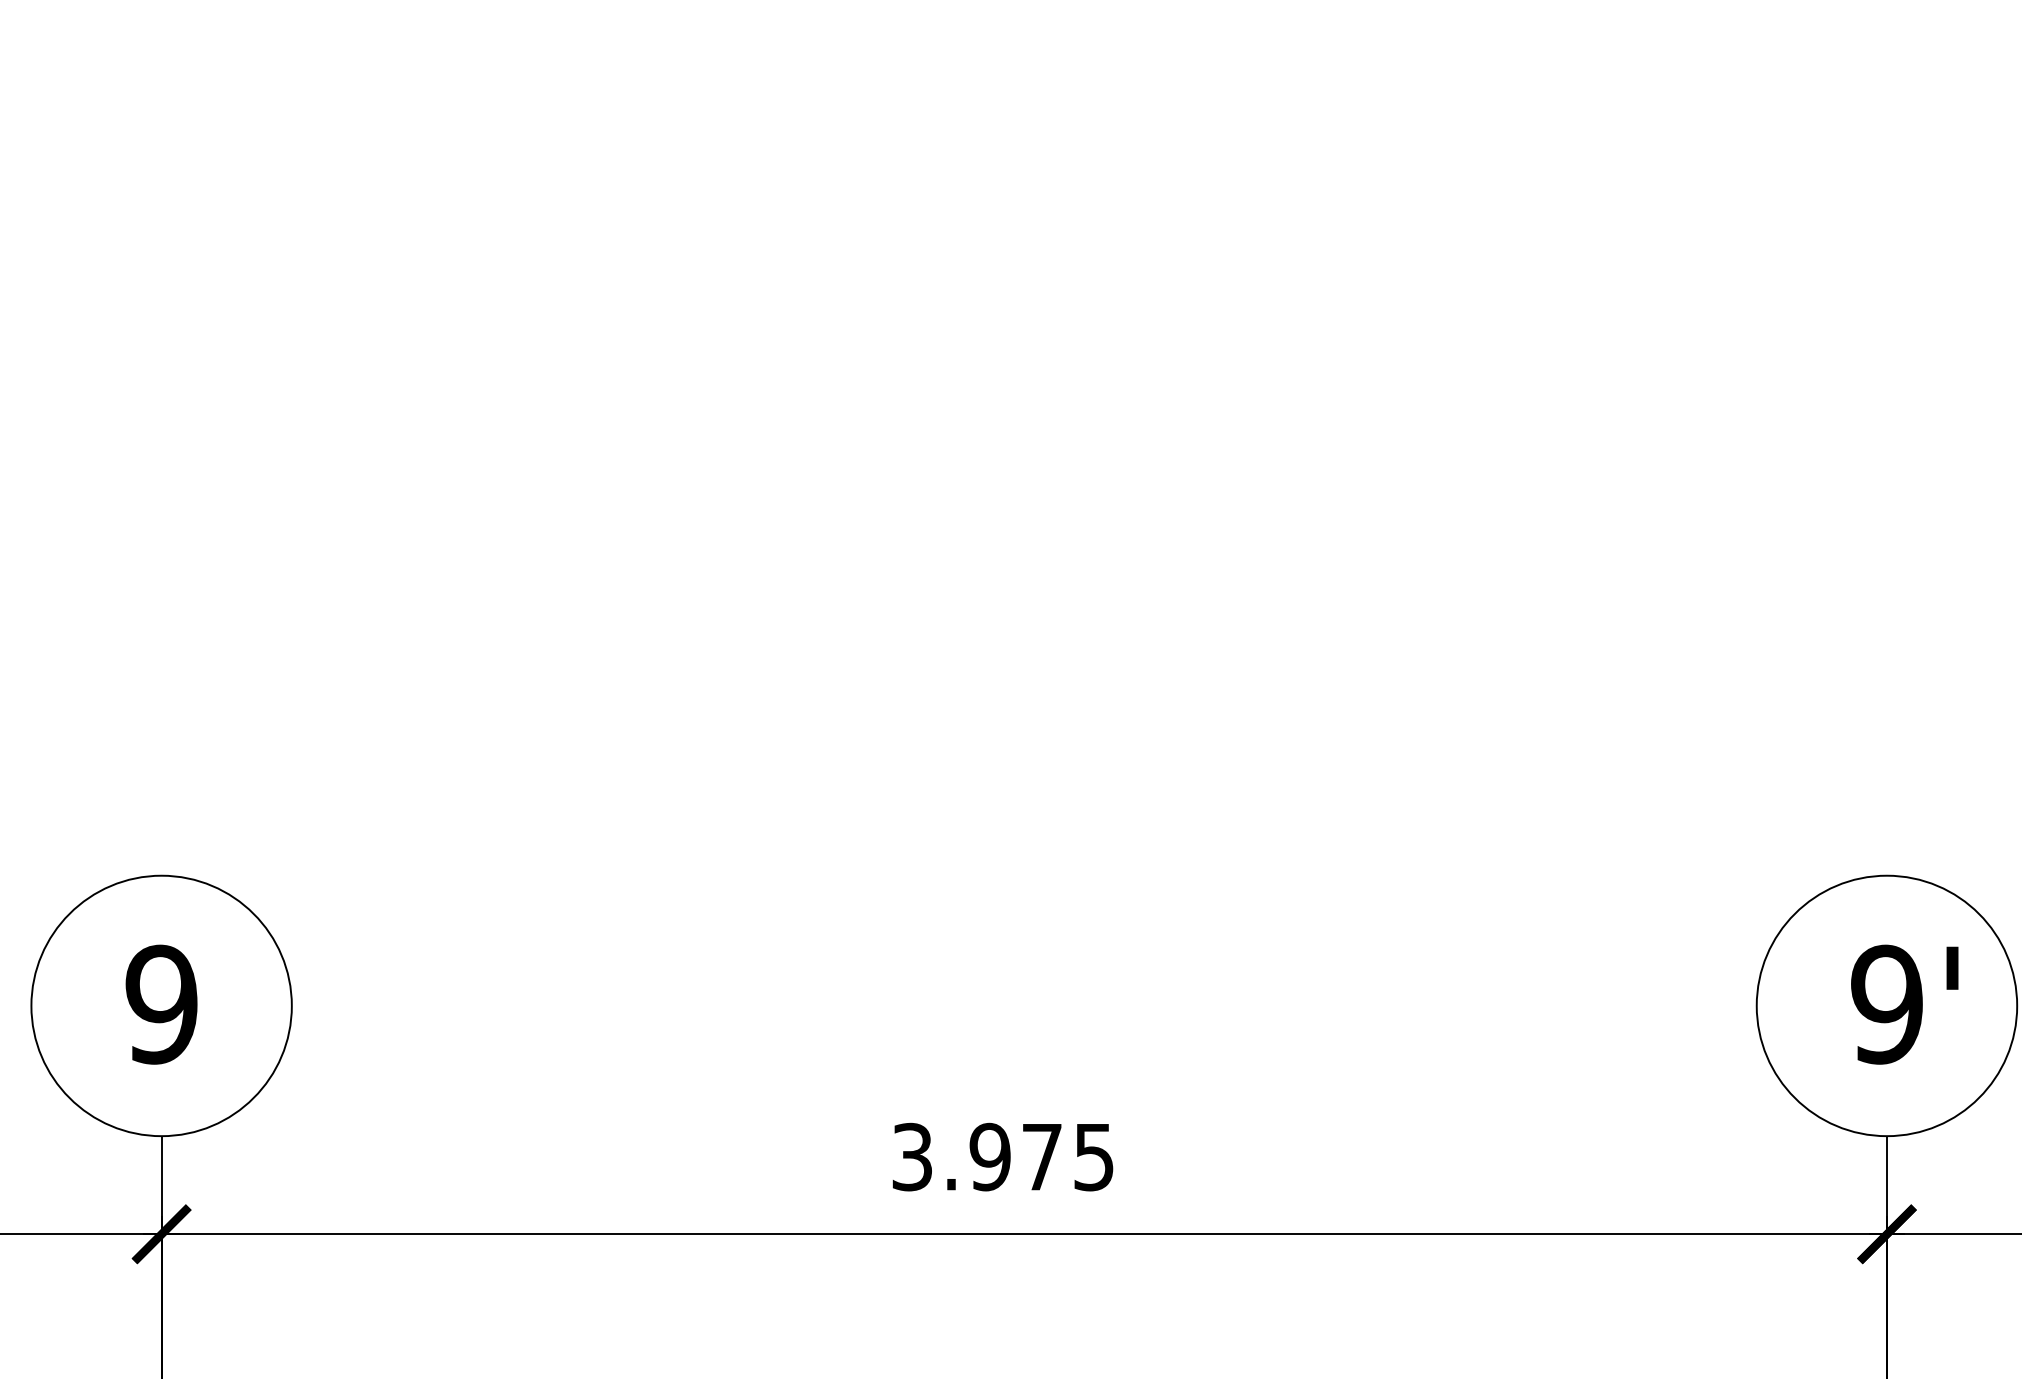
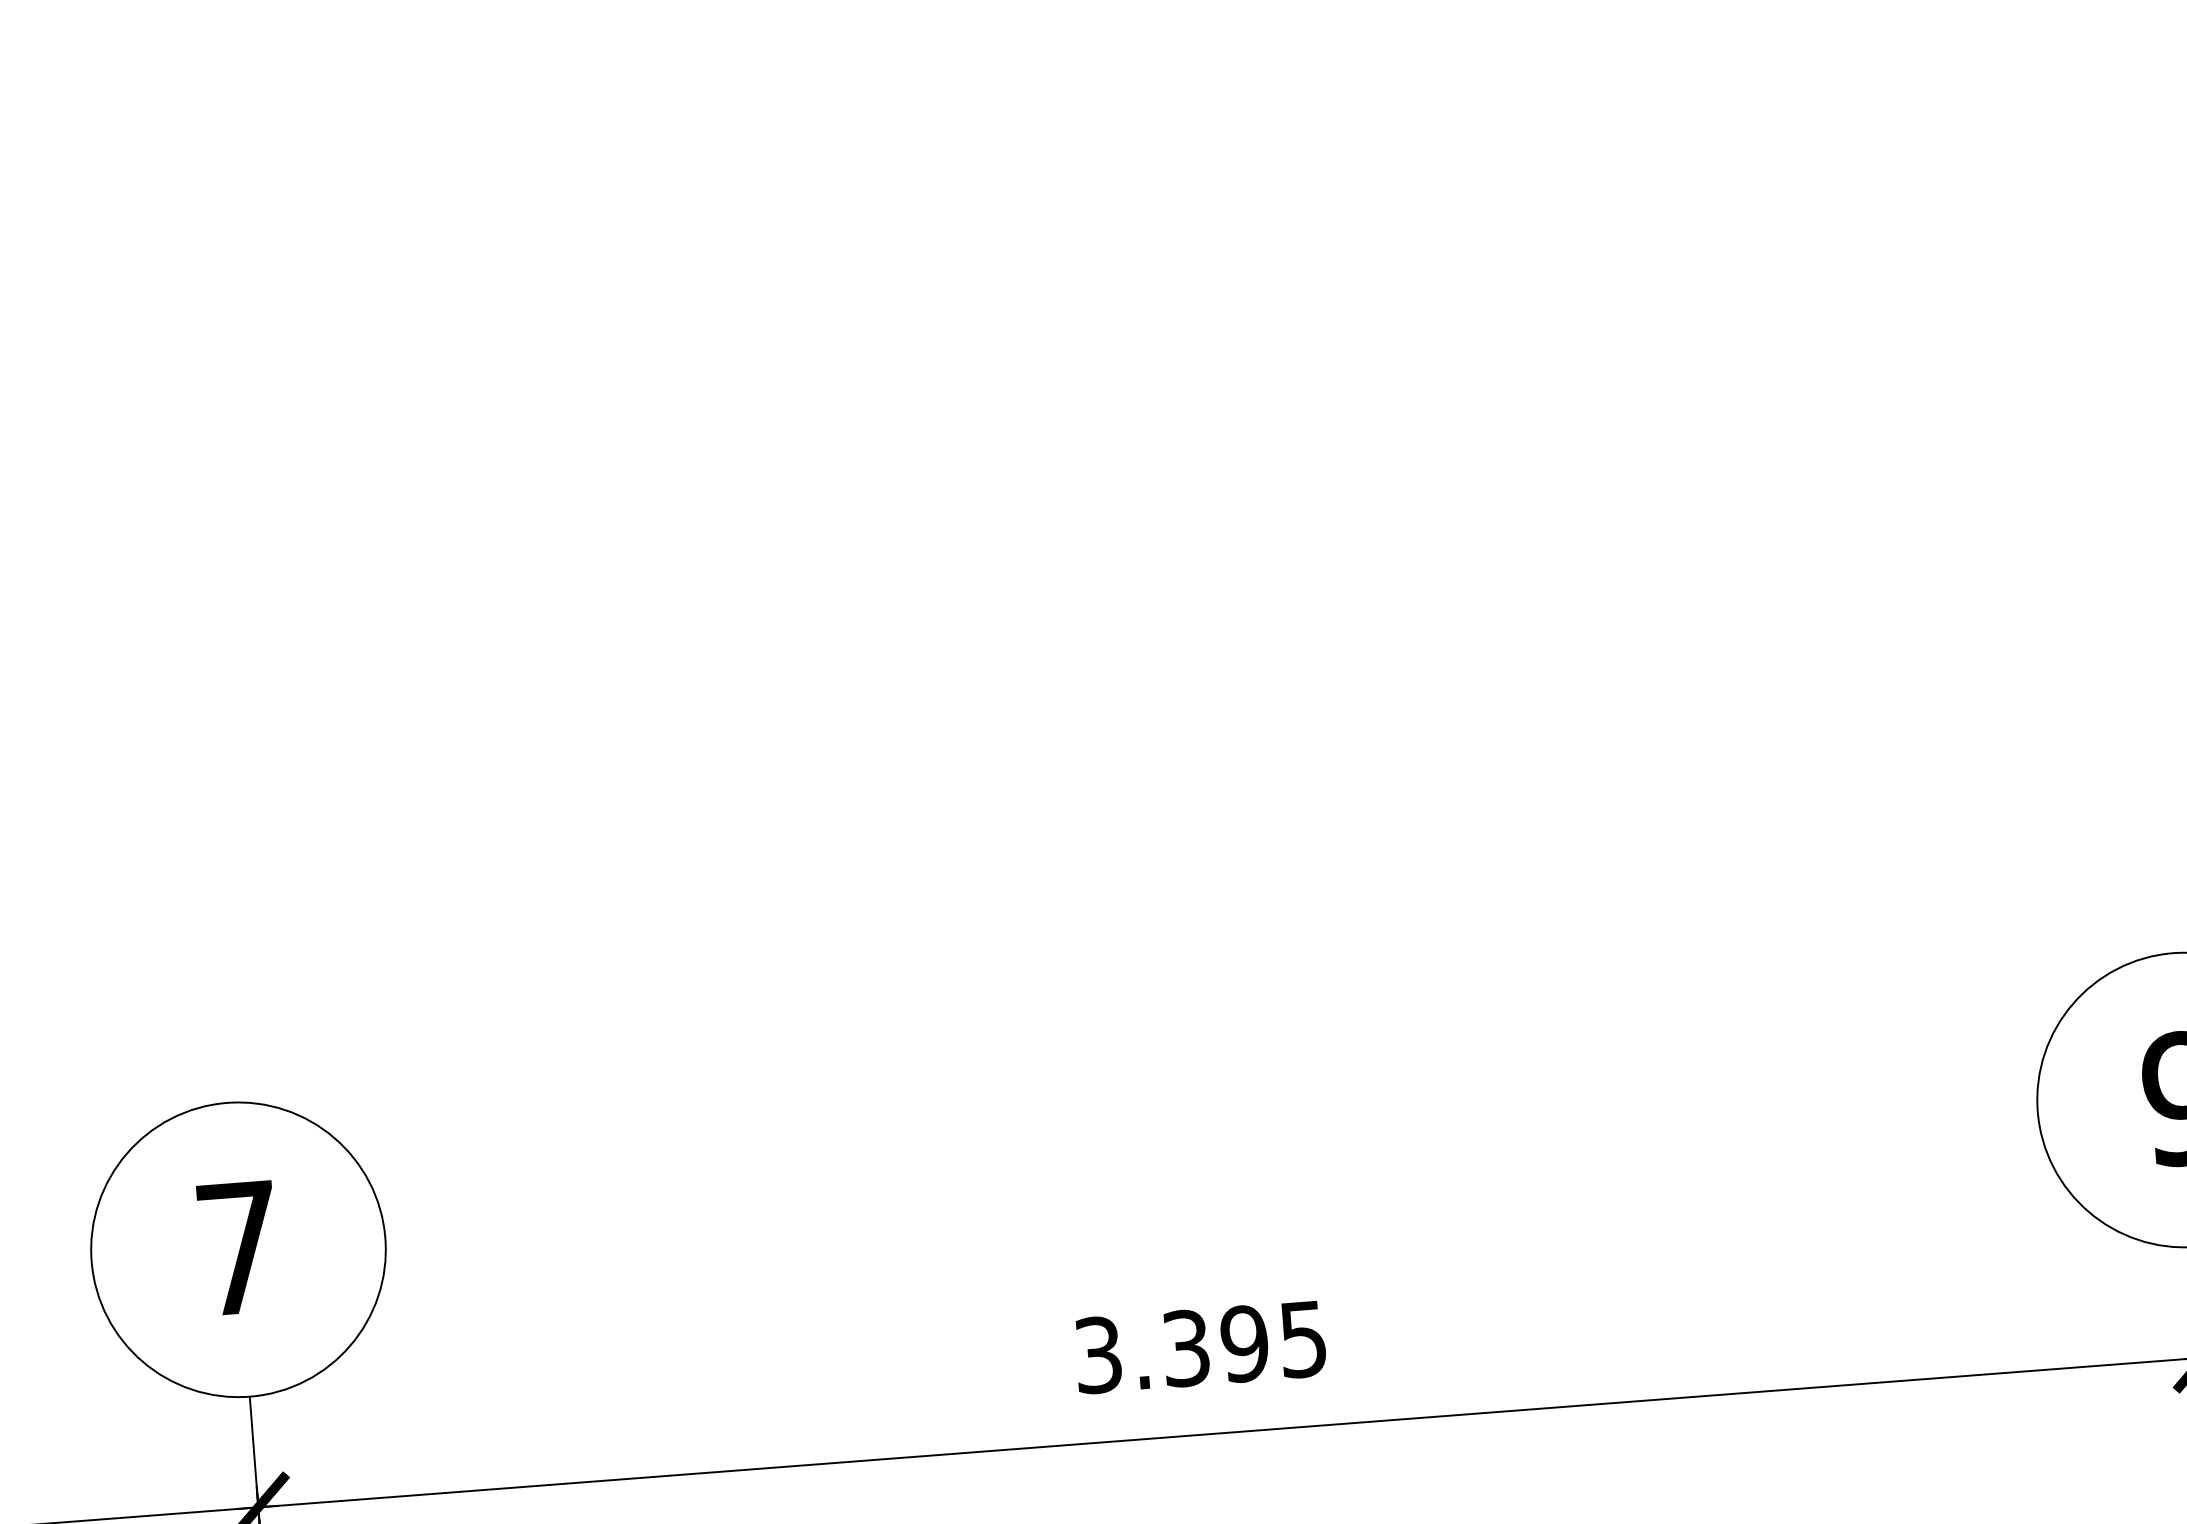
text: (161, 1004) -> (238, 1248), 9 -> 7
text: (1015, 1156) -> (1214, 1345), 3.975 -> 3.395

